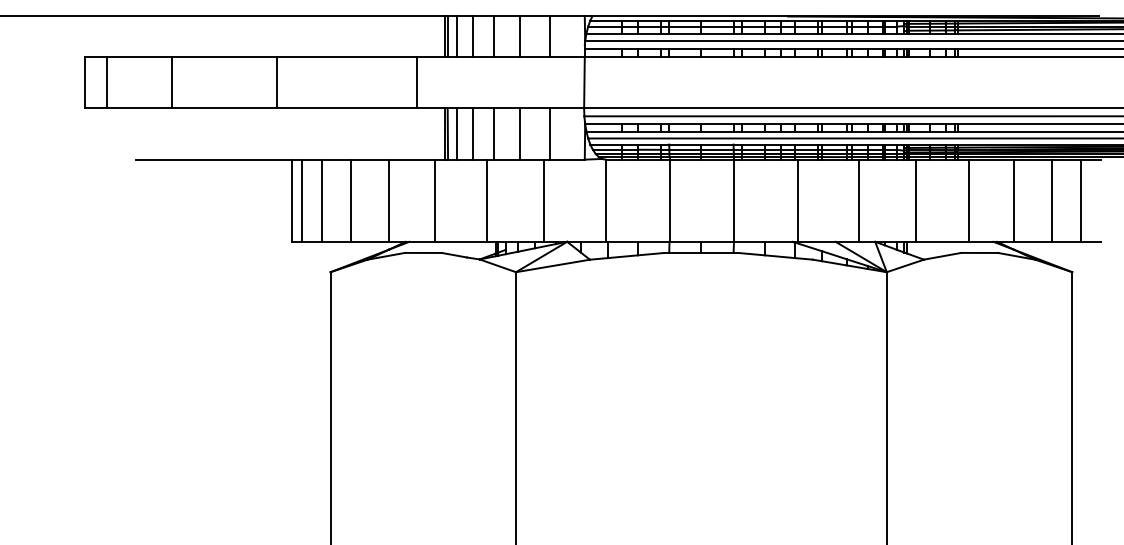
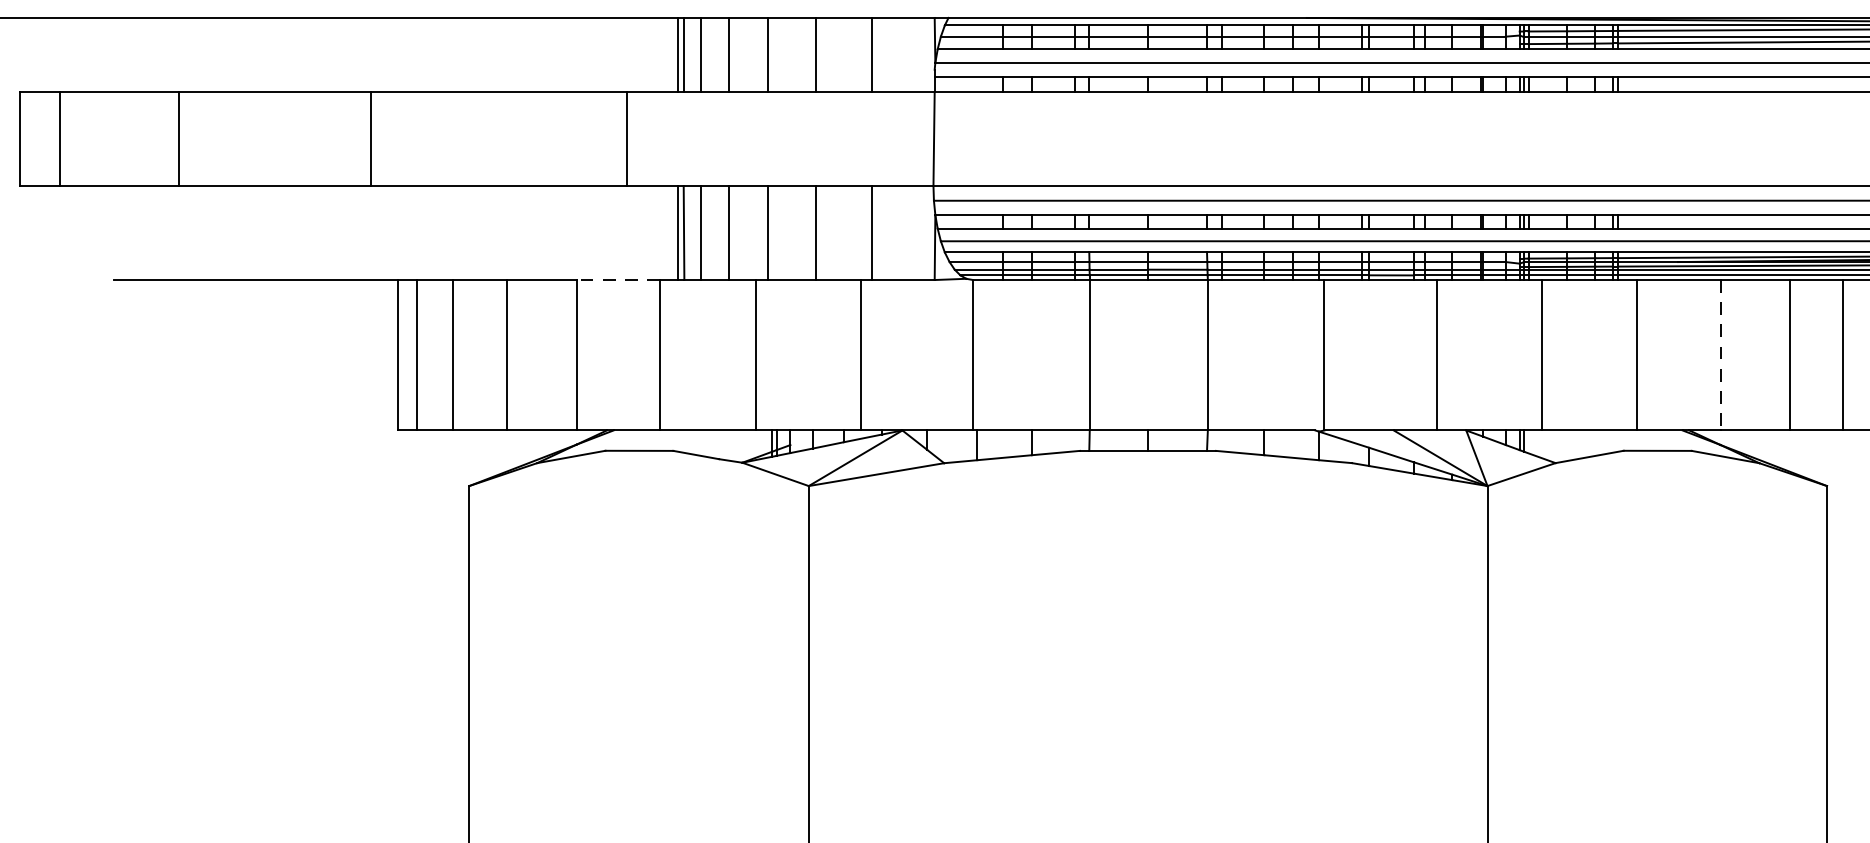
line: (411, 159) -> (617, 279), solid -> dashed
line: (1014, 201) -> (1721, 356), solid -> dashed

